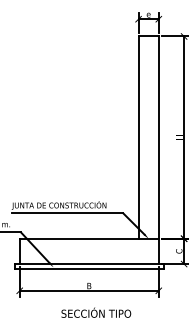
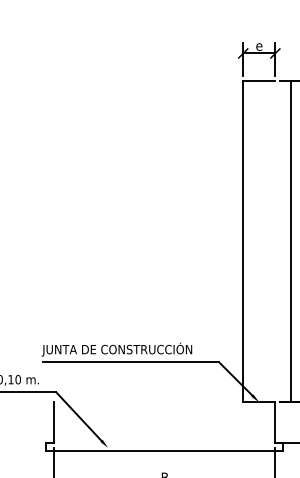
line: (158, 137) -> (290, 241), moved
line: (78, 238) -> (147, 402), removed
line: (88, 264) -> (163, 443), removed

